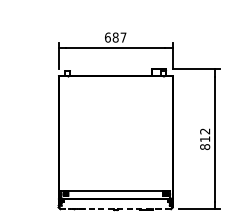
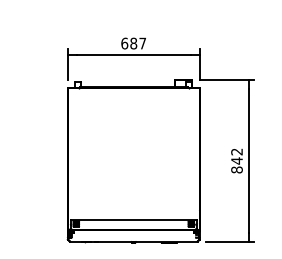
text: (204, 138) -> (236, 160), 812 -> 842
line: (115, 208) -> (133, 241), dashed -> solid

